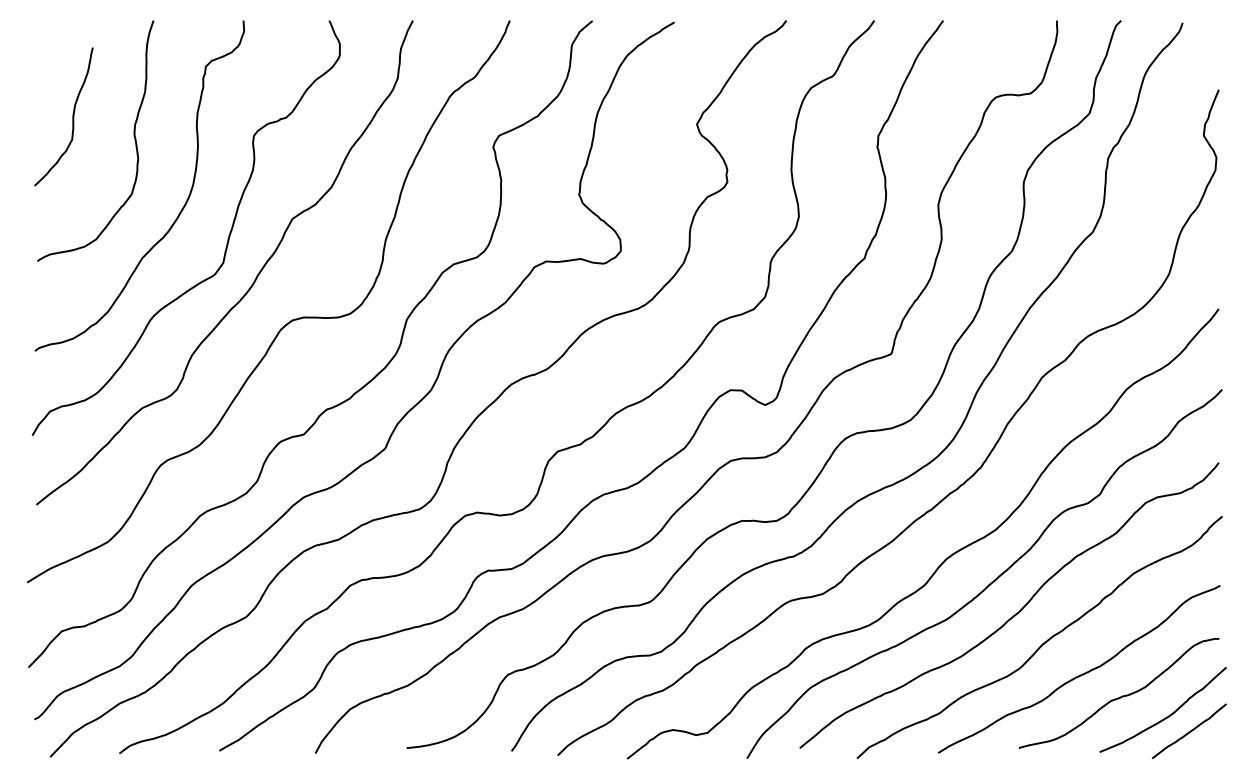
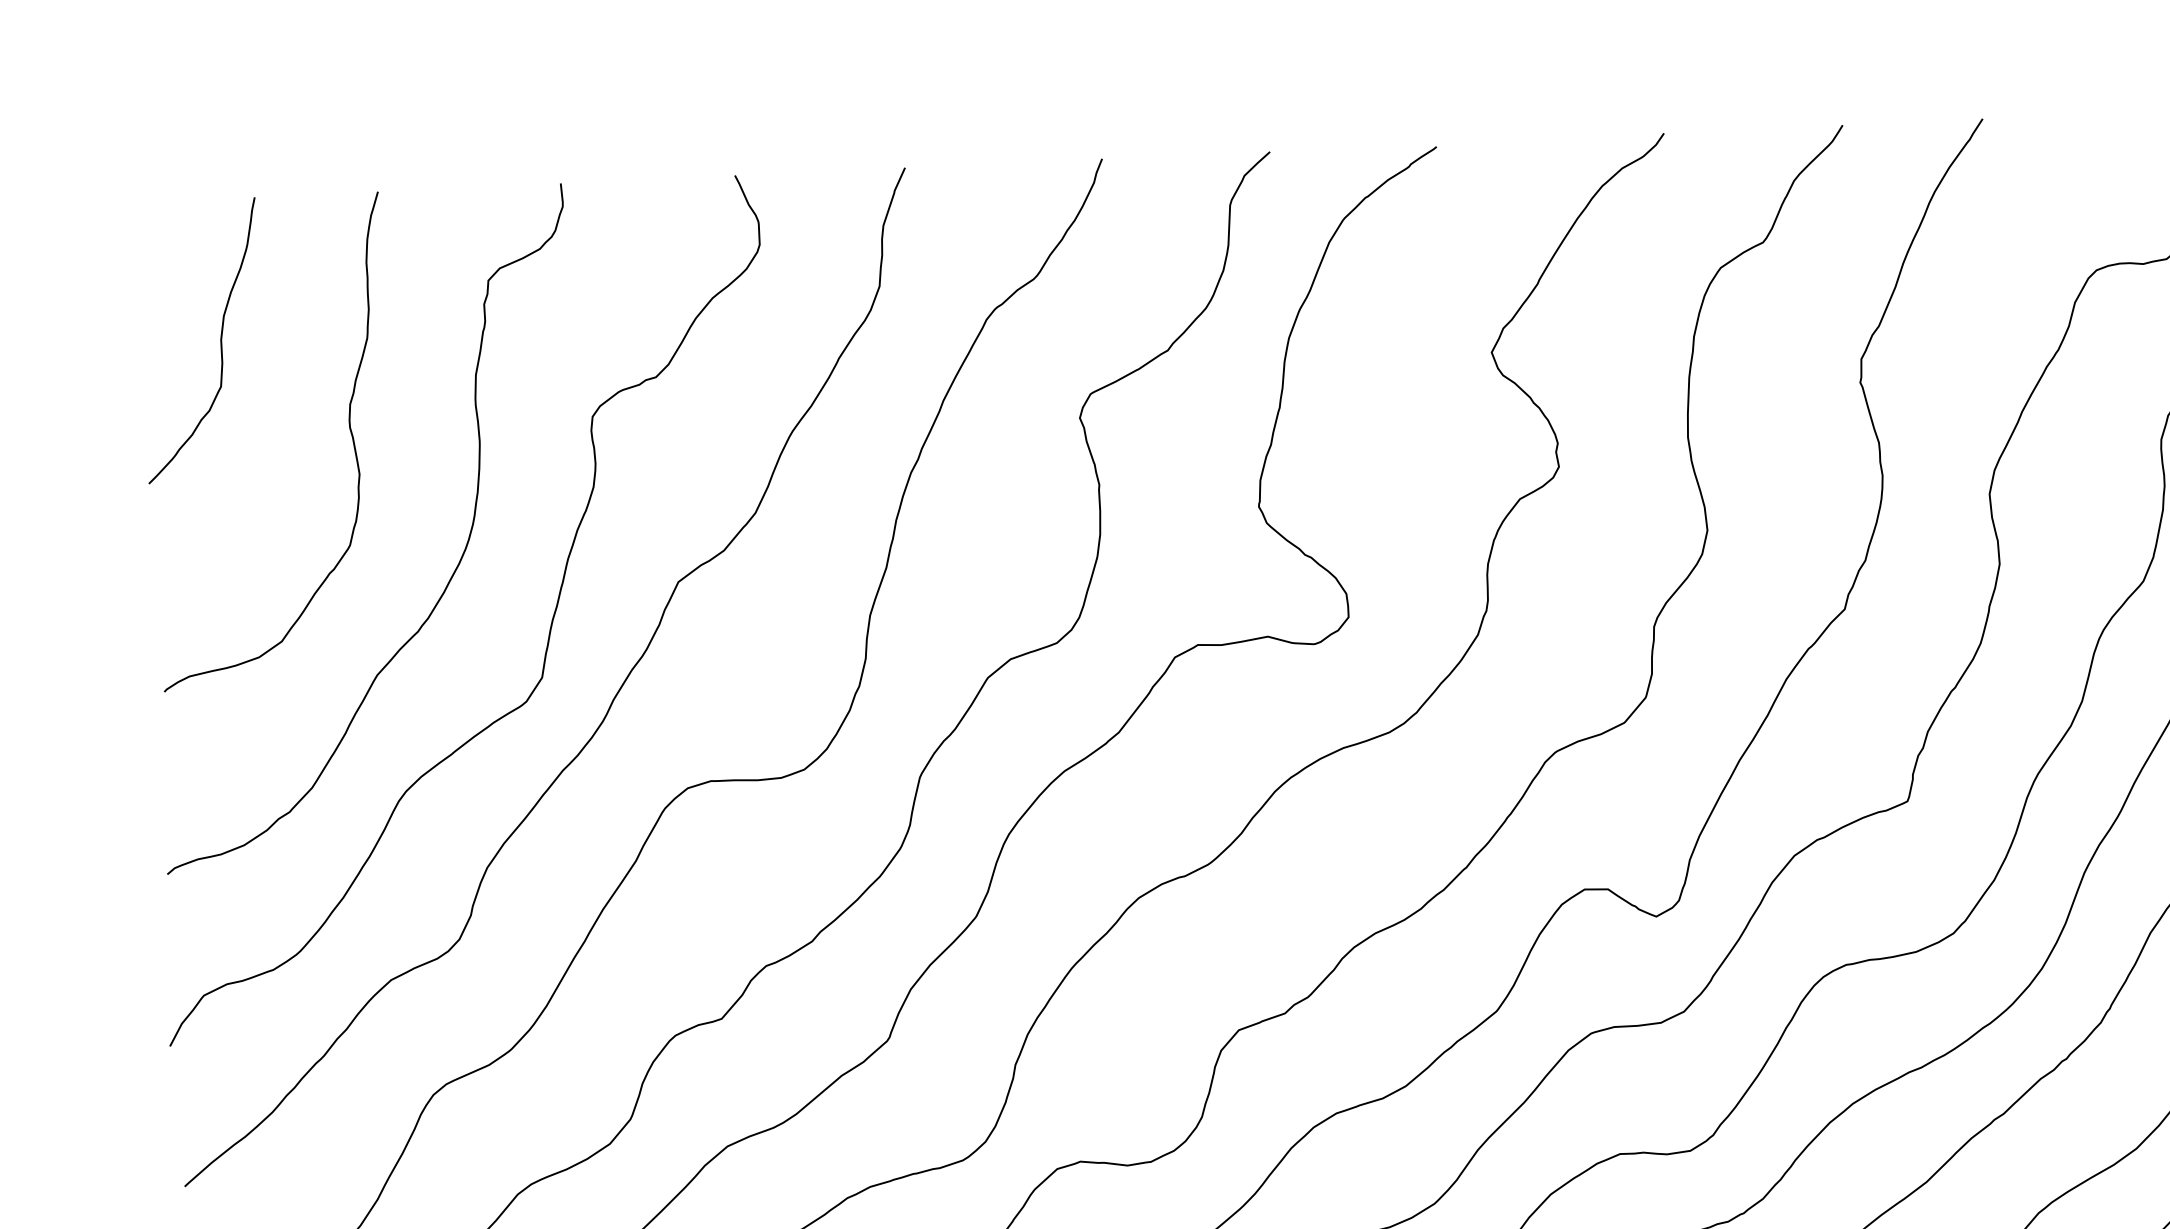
curve: (72, 116) -> (219, 339), moved

